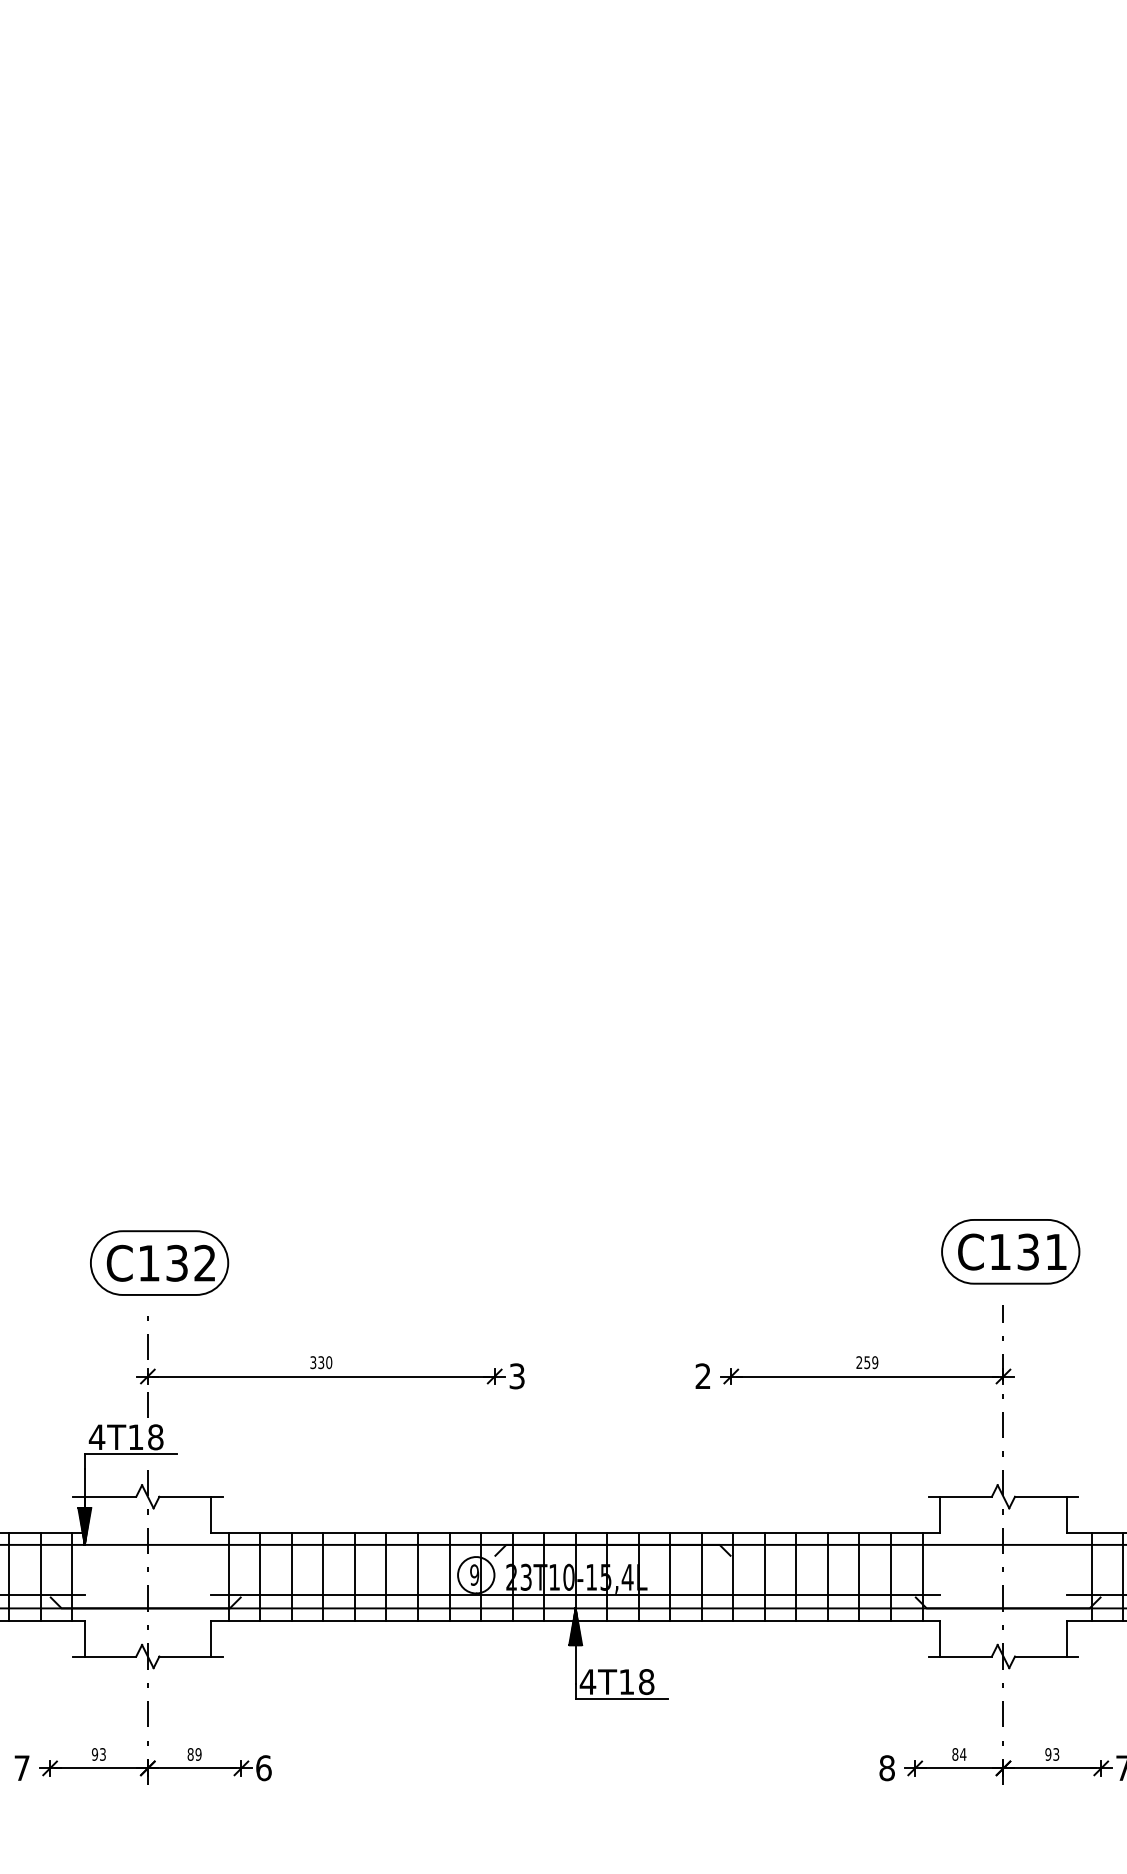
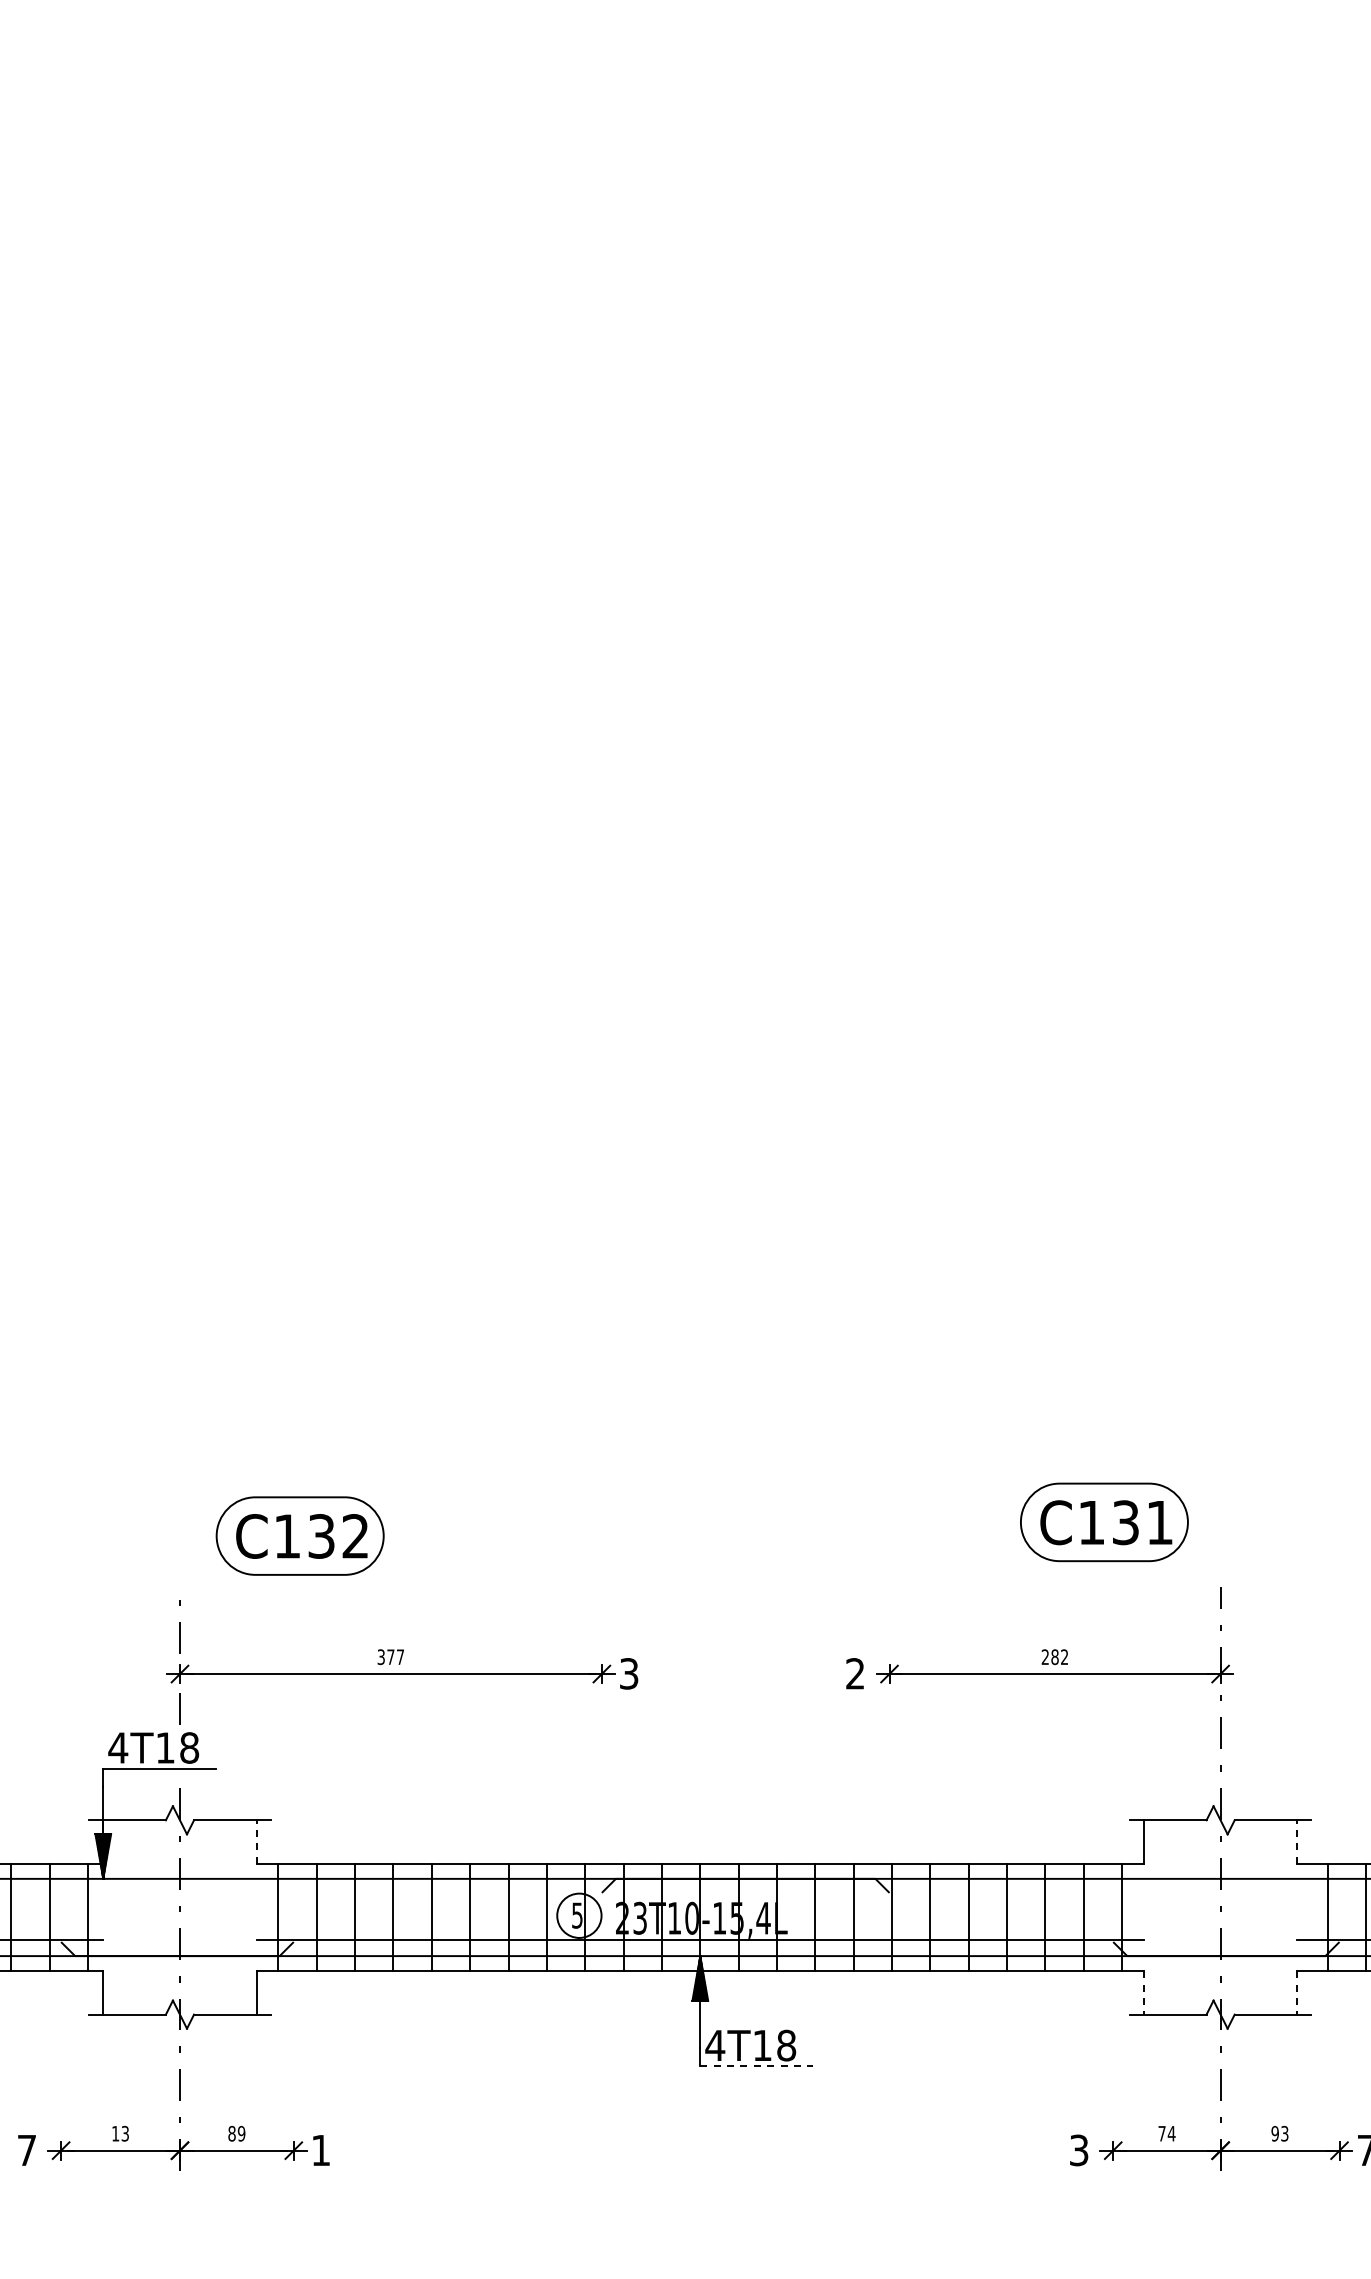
part: (1010, 1251) -> (1104, 1522), moved
part: (158, 1262) -> (299, 1535), moved
text: (325, 1362) -> (395, 1657), 330 -> 377
text: (871, 1362) -> (1059, 1657), 259 -> 282
line: (210, 1515) -> (256, 1842), solid -> dashed
line: (1066, 1515) -> (1297, 1842), solid -> dashed
text: (473, 1575) -> (576, 1915), 9 -> 5
line: (940, 1638) -> (1143, 1992), solid -> dashed
line: (1066, 1638) -> (1297, 1992), solid -> dashed
line: (622, 1699) -> (757, 2066), solid -> dashed
text: (94, 1754) -> (115, 2133), 93 -> 13
text: (954, 1754) -> (1161, 2133), 84 -> 74
text: (263, 1768) -> (320, 2150), 6 -> 1
text: (886, 1768) -> (1078, 2150), 8 -> 3

